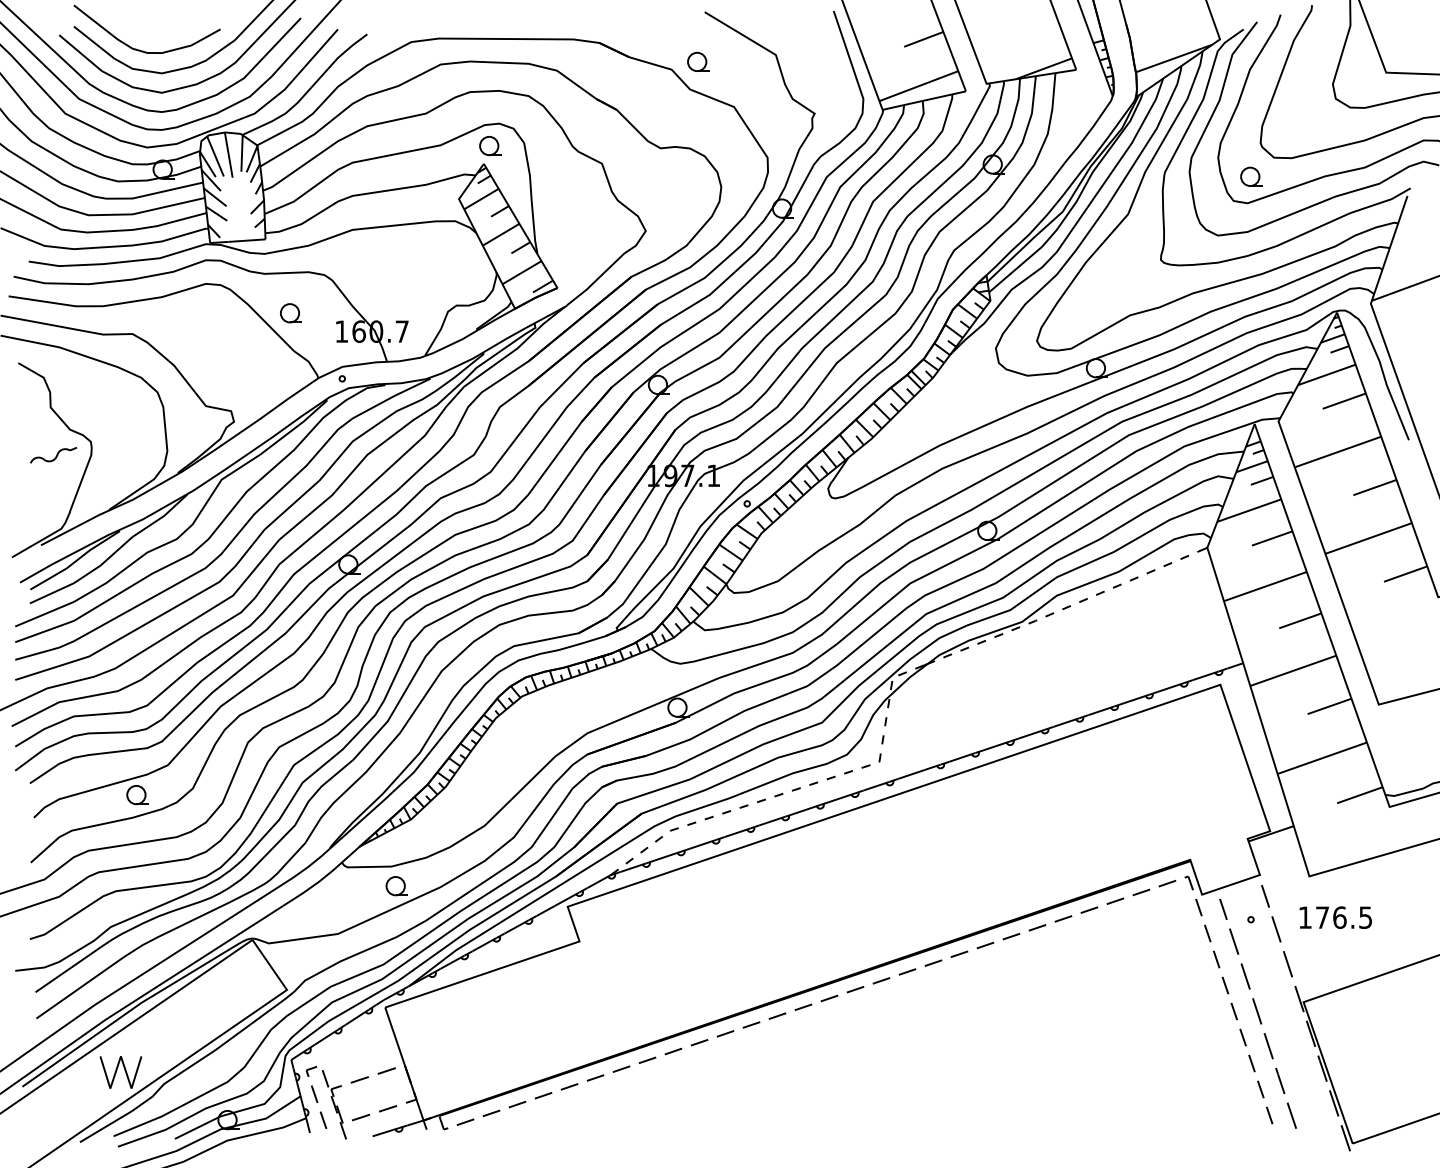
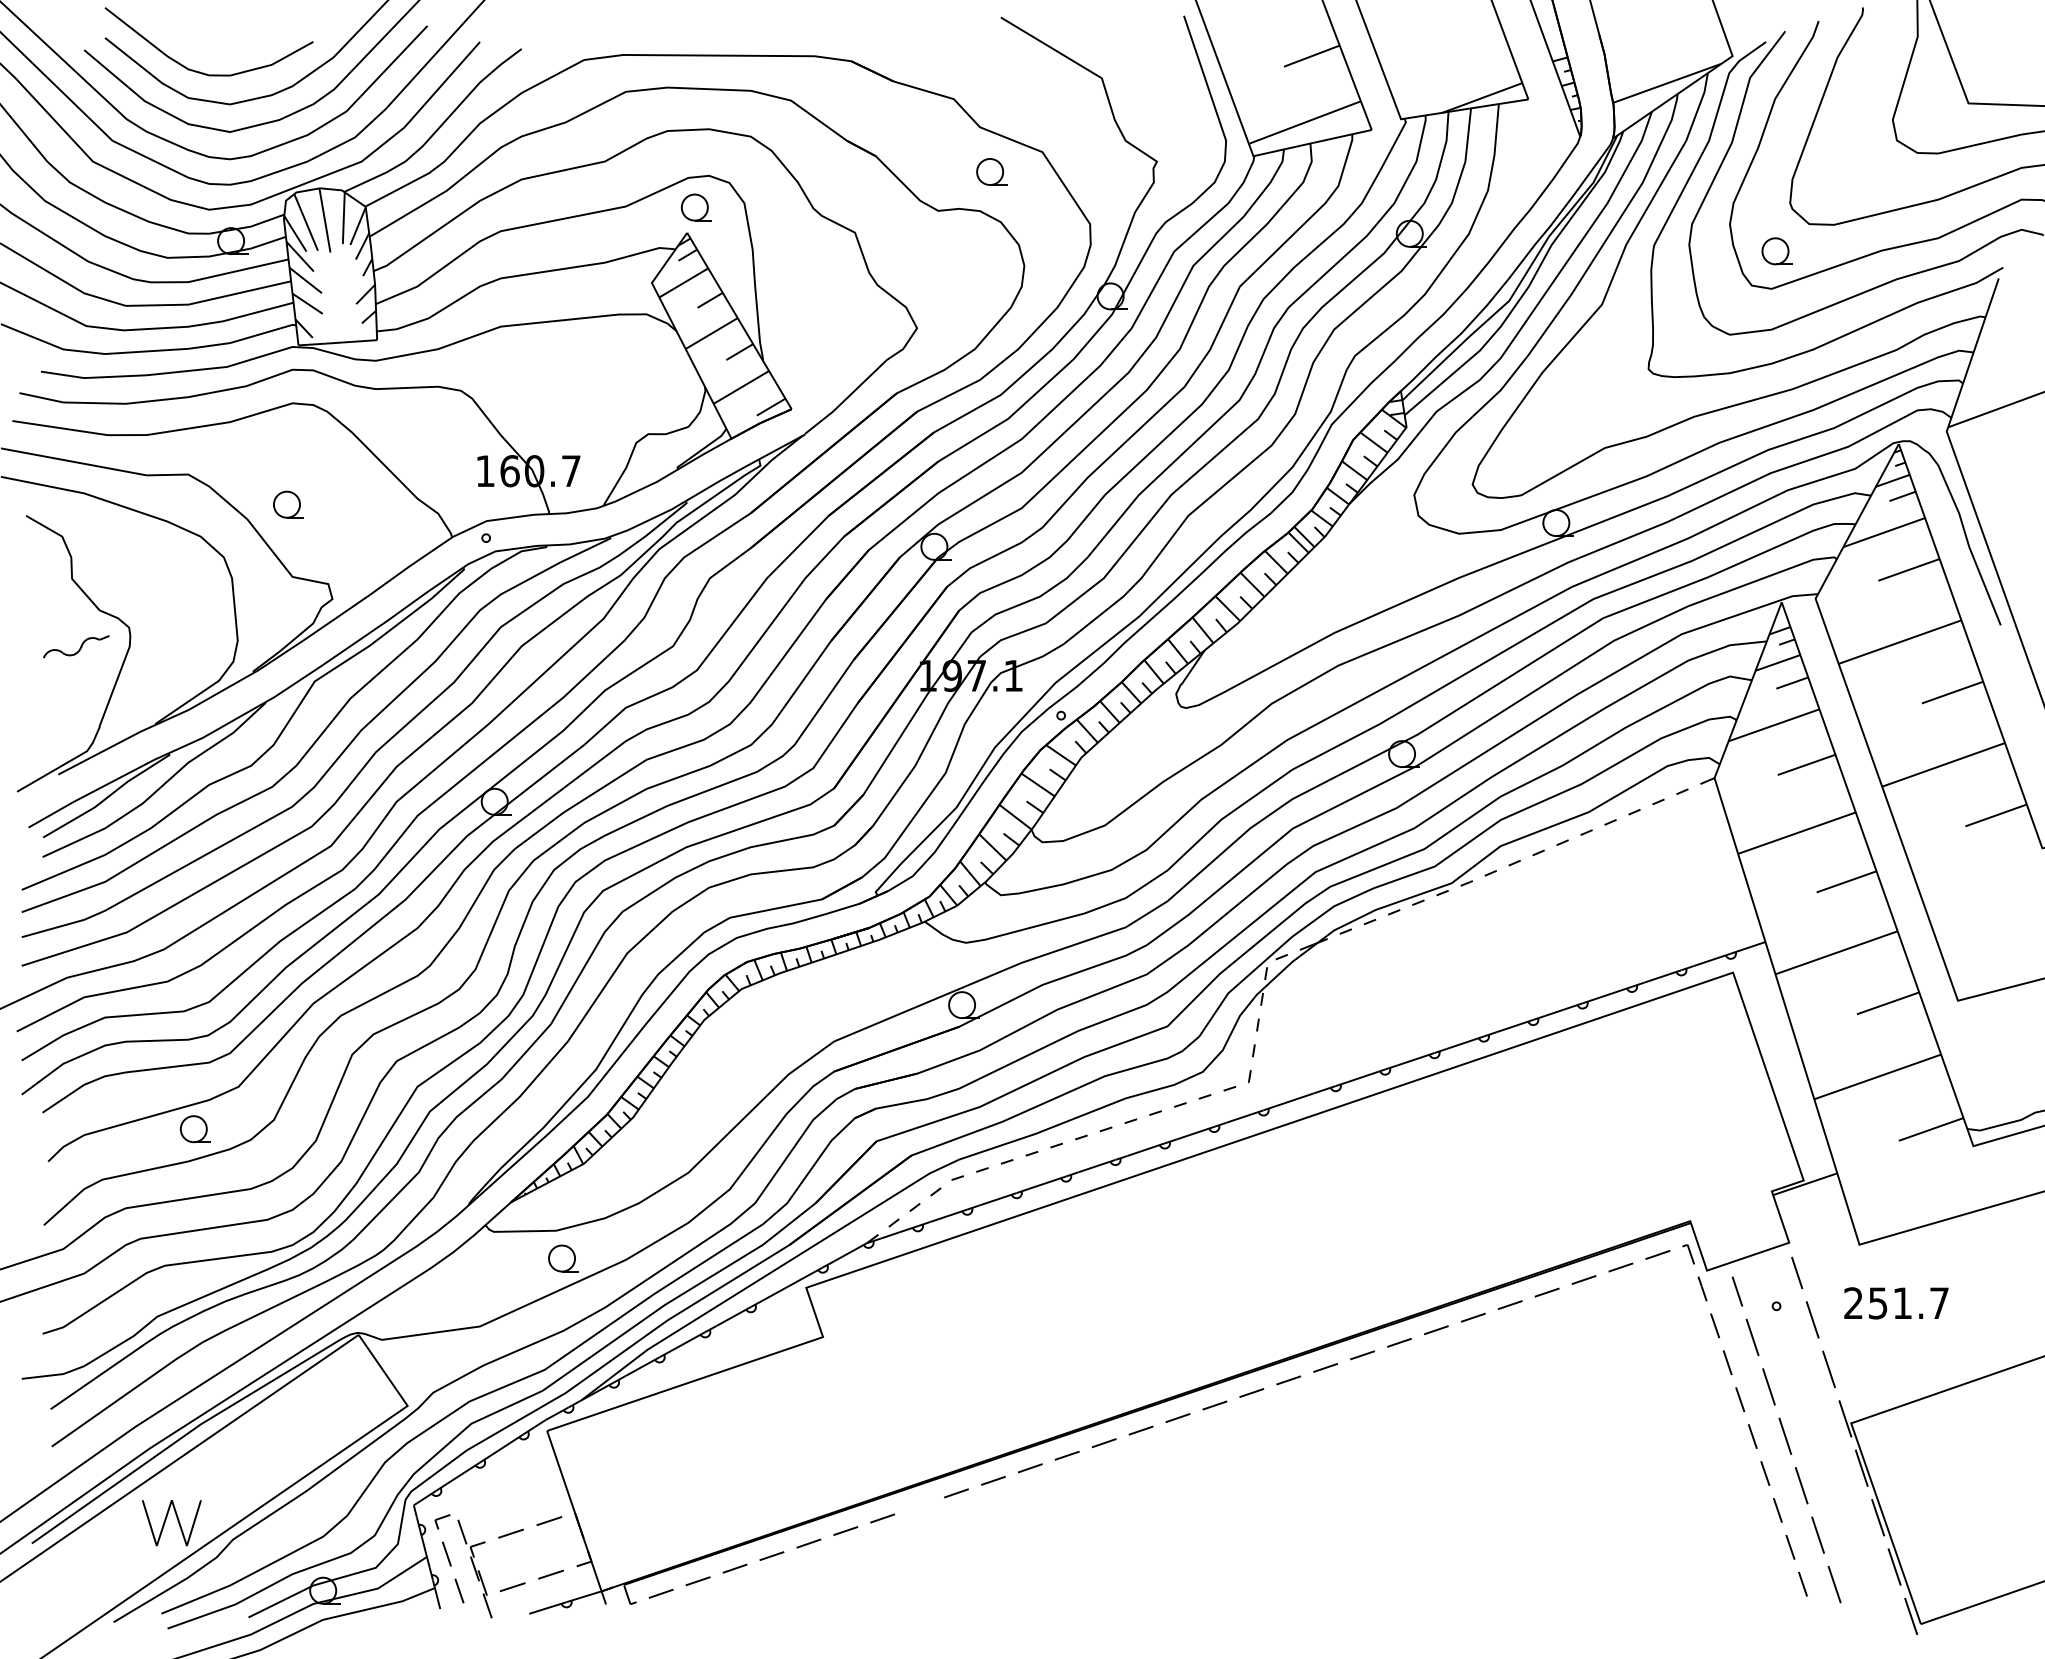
part: (698, 61) -> (991, 171), moved
part: (290, 313) -> (287, 505), moved
text: (1335, 917) -> (1896, 1303), 176.5 -> 251.7
line: (647, 1059) -> (919, 1504), removed

